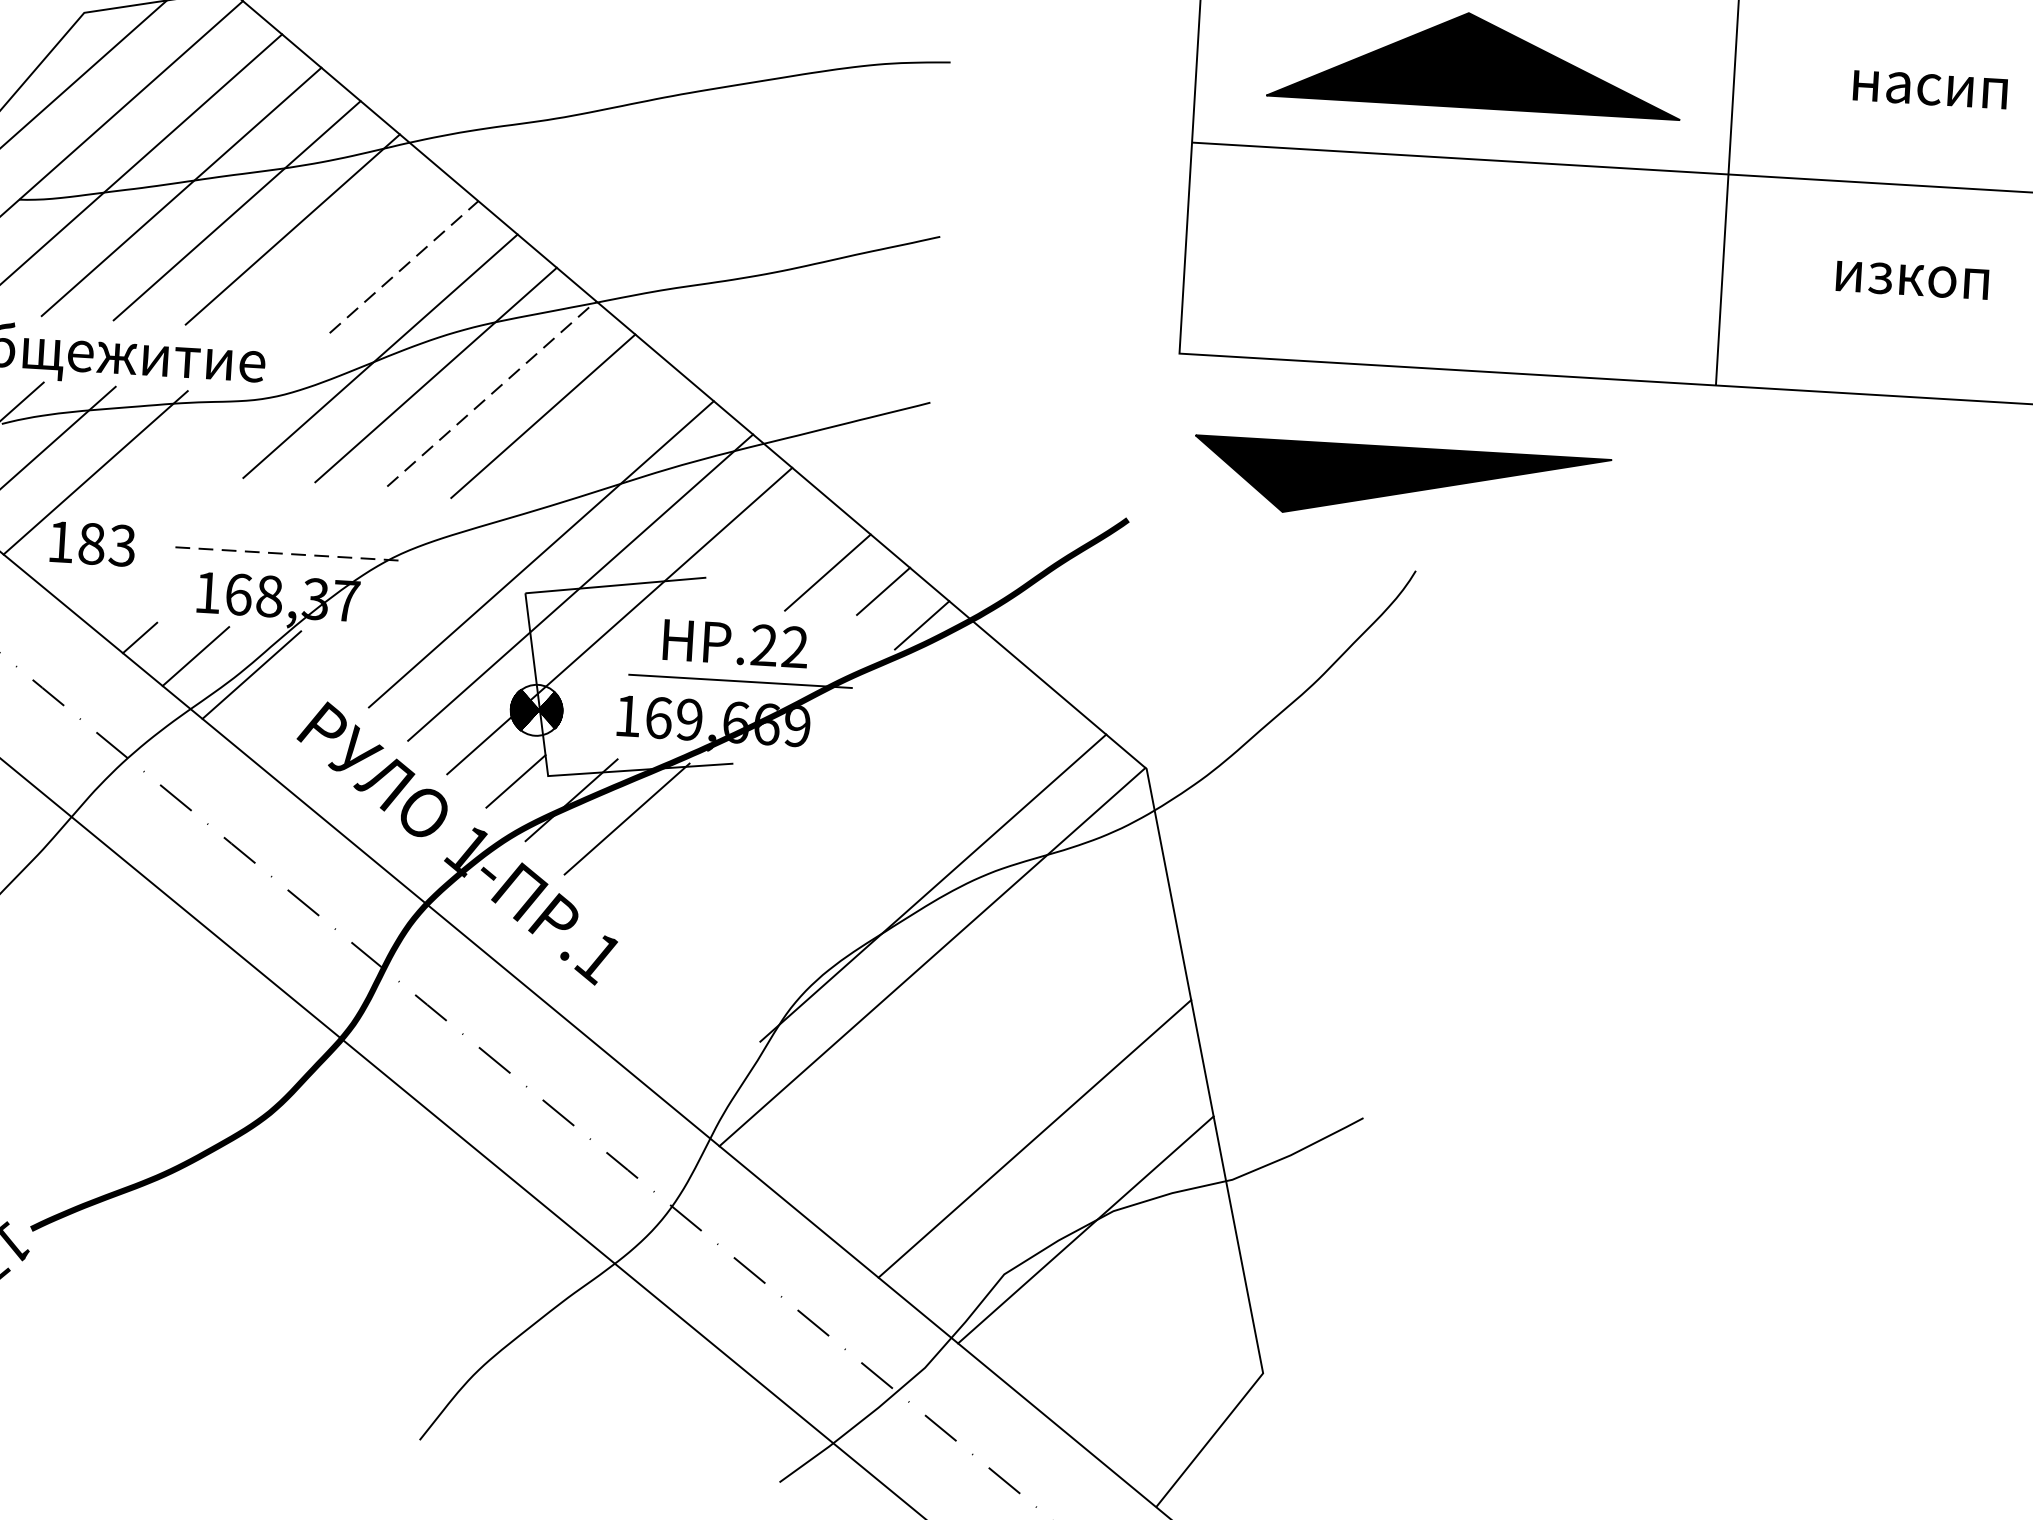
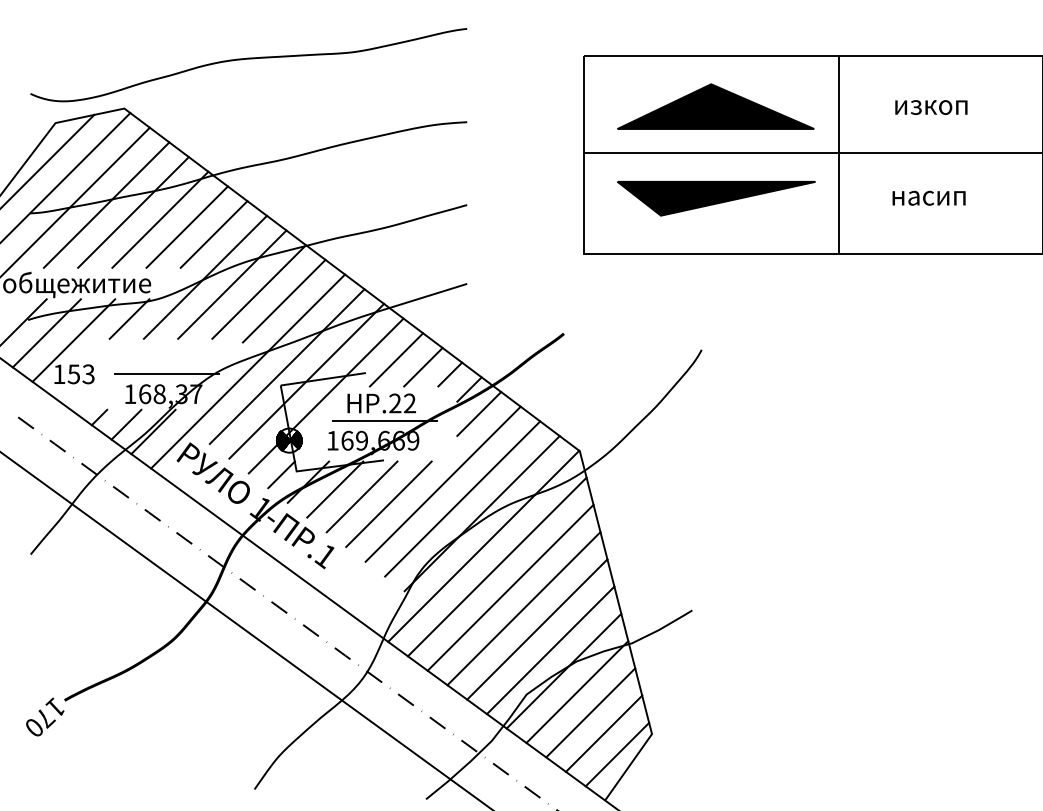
text: (1931, 89) -> (932, 107), насип -> изкоп
line: (346, 246) -> (186, 226), added
line: (404, 267) -> (214, 234), dashed -> solid
text: (1914, 278) -> (929, 197), изкоп -> насип
line: (492, 392) -> (259, 291), dashed -> solid
line: (215, 433) -> (129, 318), added
part: (1401, 482) -> (716, 198), moved
text: (90, 544) -> (73, 374), 183 -> 153
line: (288, 553) -> (167, 373), dashed -> solid
line: (772, 553) -> (396, 359), added
line: (459, 559) -> (248, 371), added
line: (940, 677) -> (479, 413), added
line: (853, 819) -> (442, 483), added
line: (681, 836) -> (361, 496), added
line: (893, 853) -> (462, 498), added
line: (737, 857) -> (388, 504), added
line: (956, 1001) -> (496, 566), added
line: (983, 1047) -> (510, 587), added
line: (1008, 1092) -> (523, 608), added
line: (1059, 1184) -> (550, 650), added
line: (1111, 1274) -> (577, 691), added
line: (1136, 1320) -> (590, 712), added
line: (1161, 1365) -> (603, 733), added
line: (1187, 1411) -> (617, 754), added

